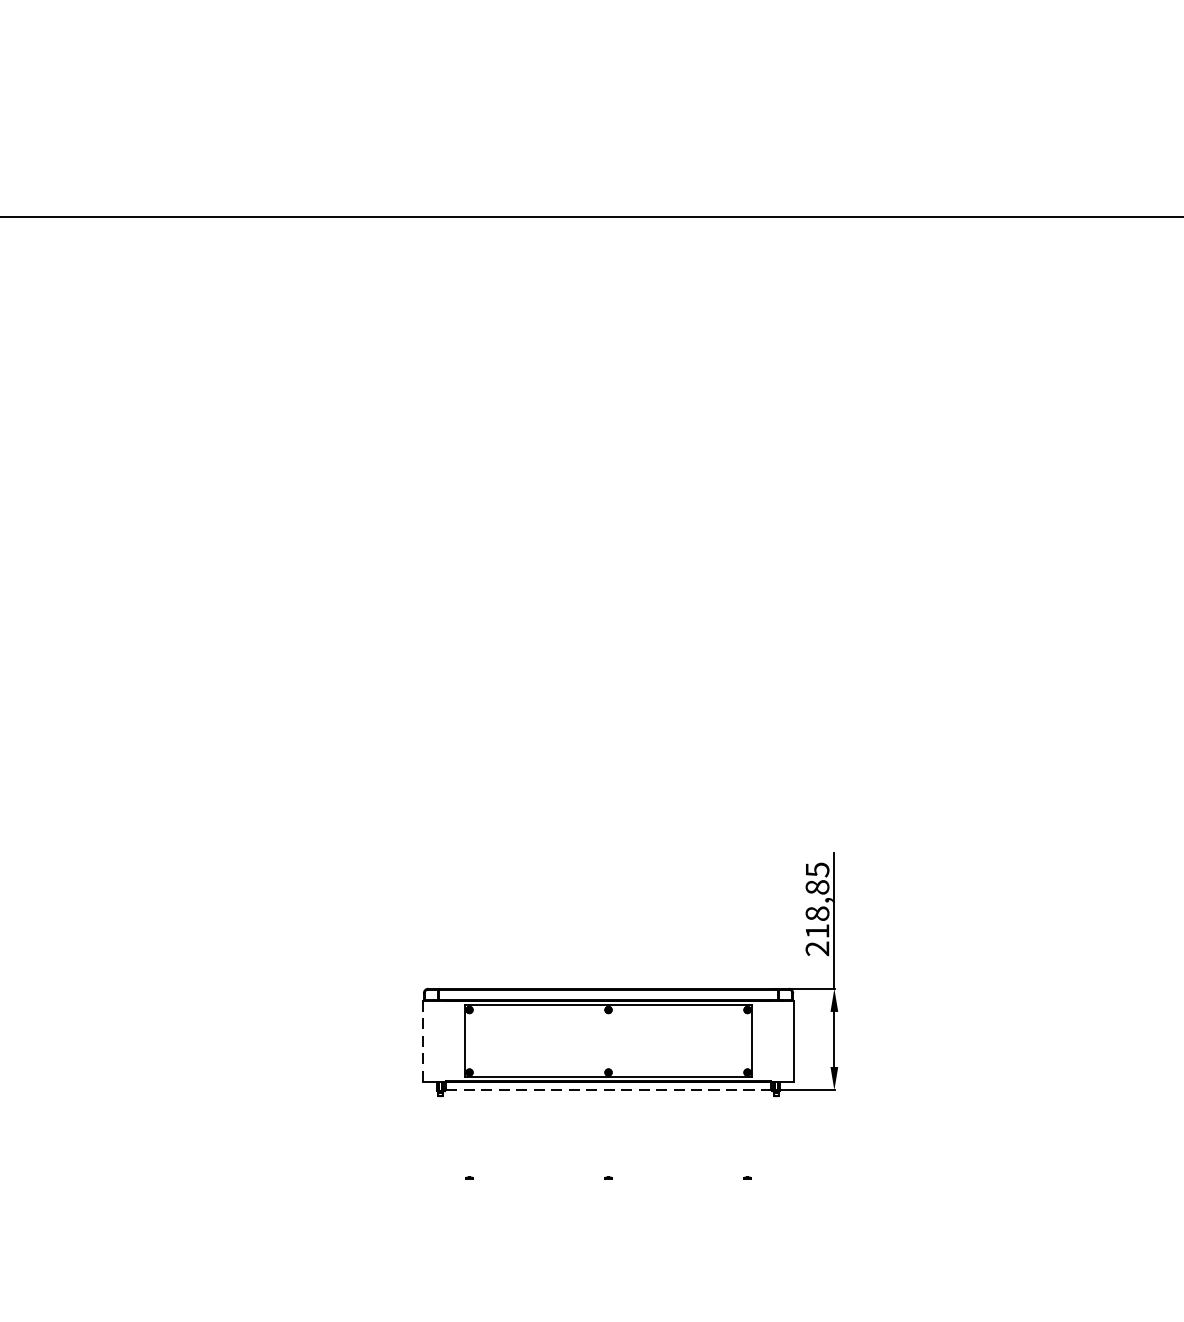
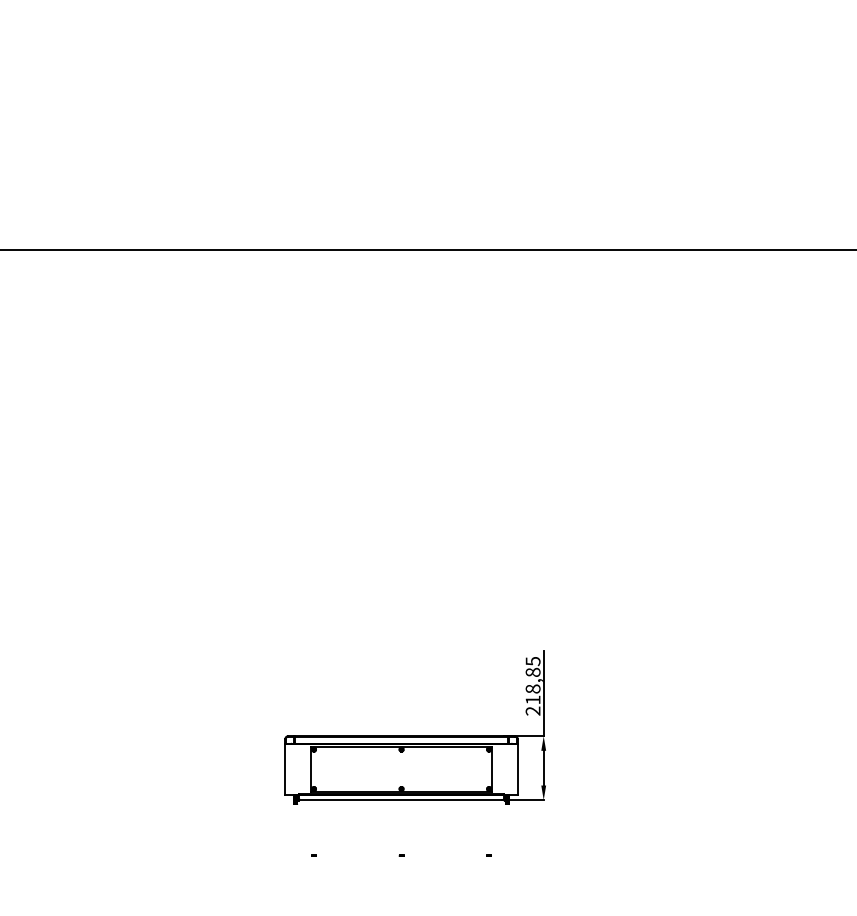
line: (422, 1041) -> (284, 769), dashed -> solid
line: (609, 1090) -> (402, 800), dashed -> solid

